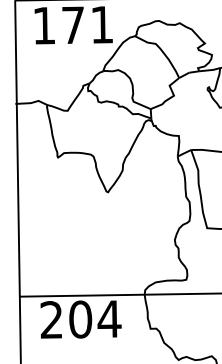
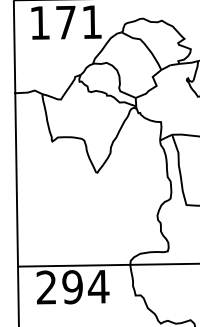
text: (80, 319) -> (72, 287), 204 -> 294

